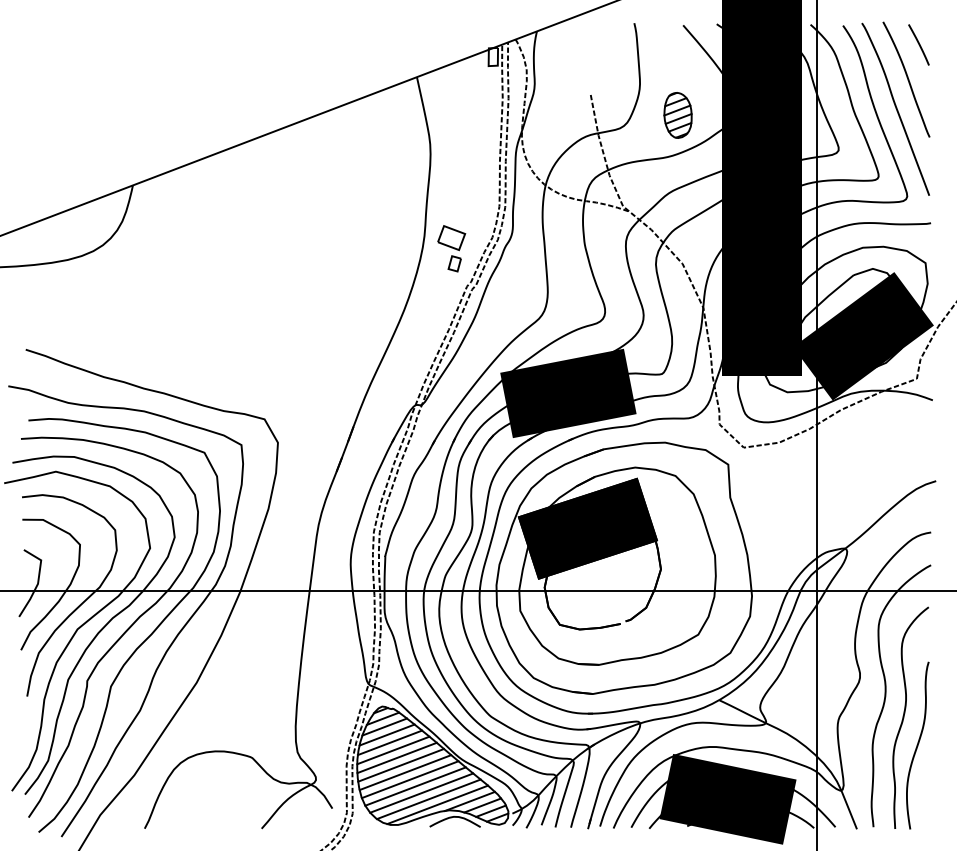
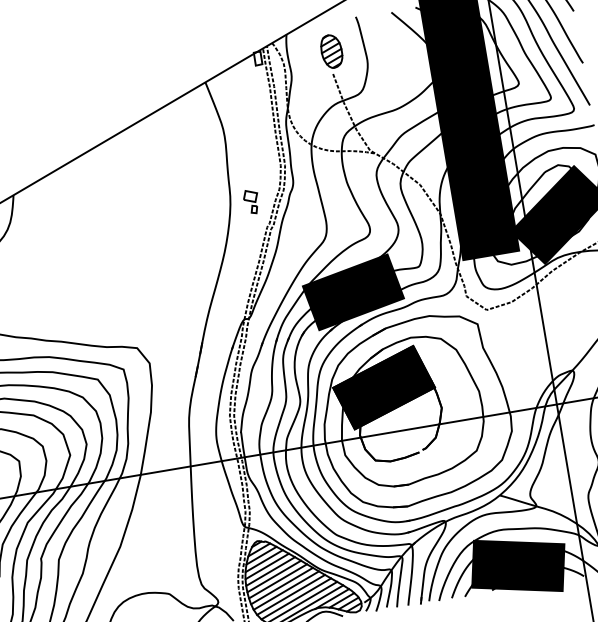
part: (677, 115) -> (331, 51), moved
part: (451, 248) -> (251, 201), size x0.71

